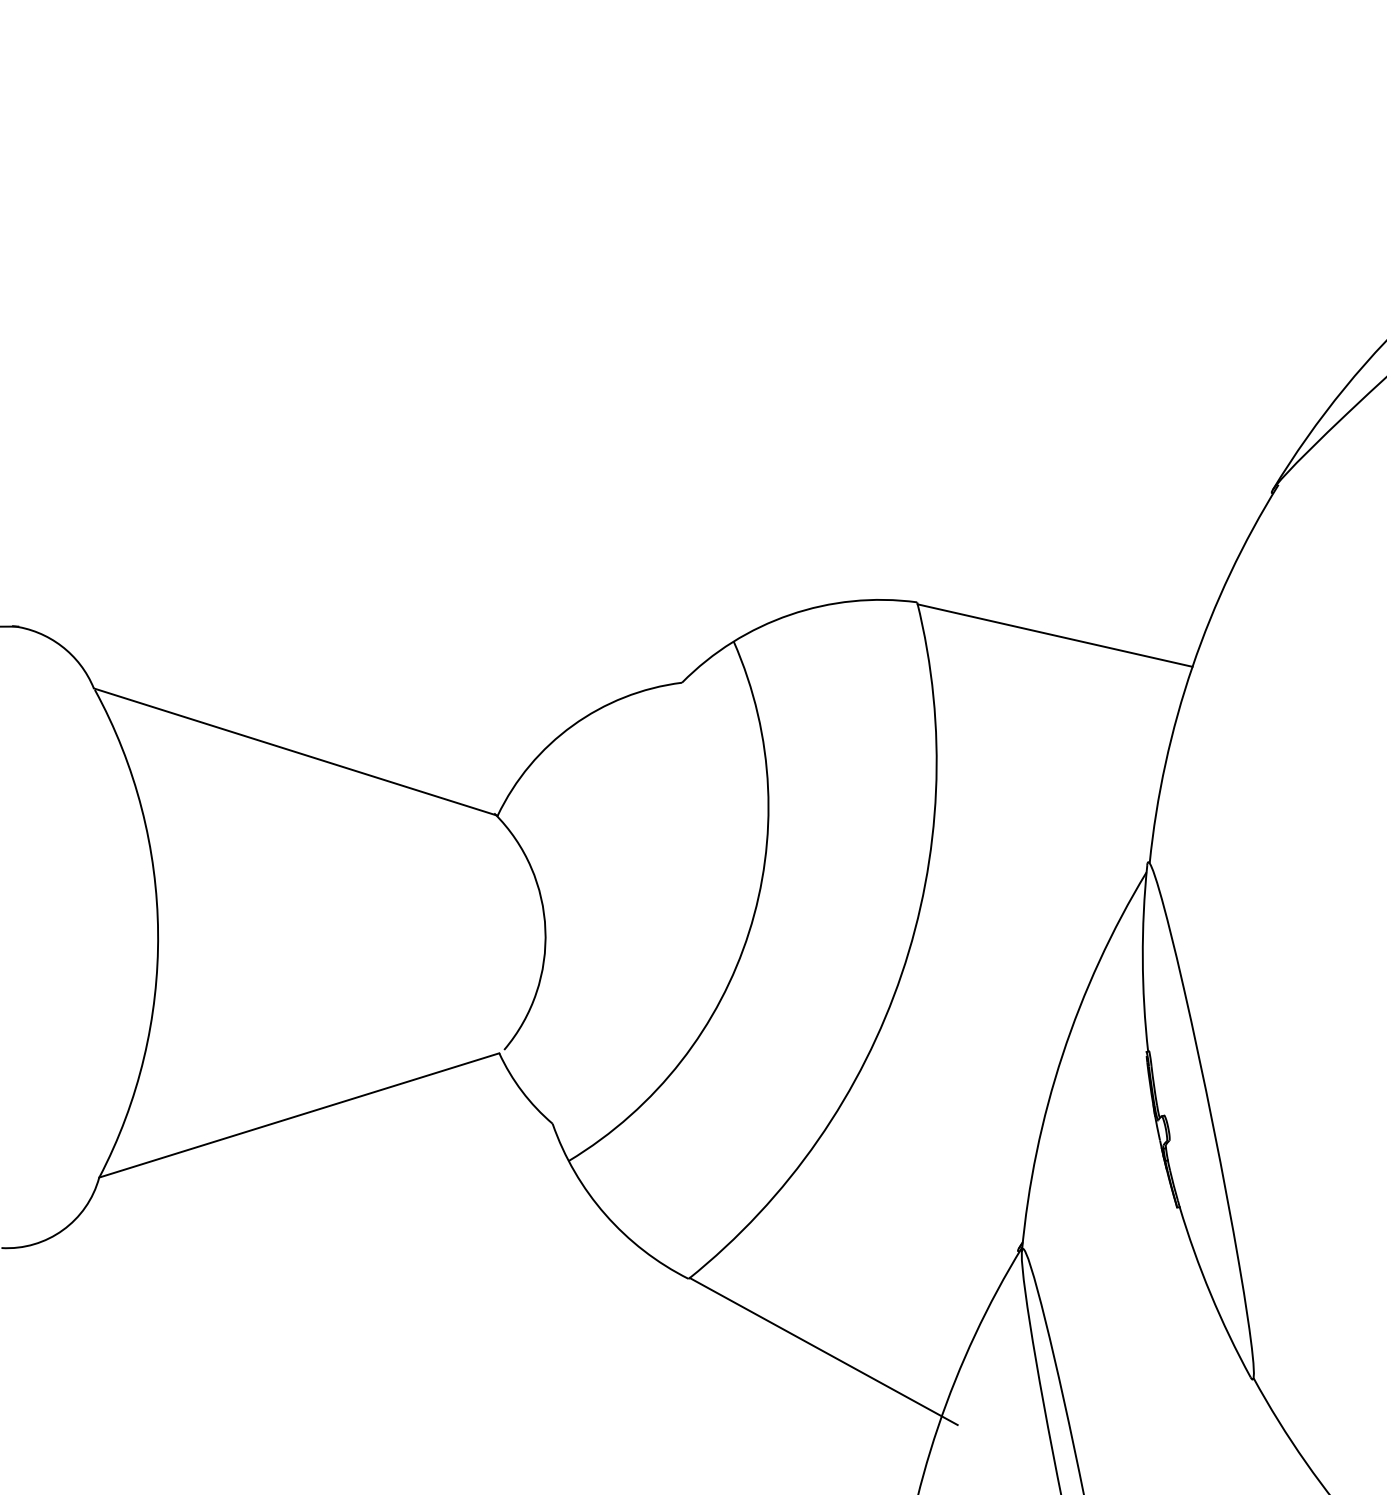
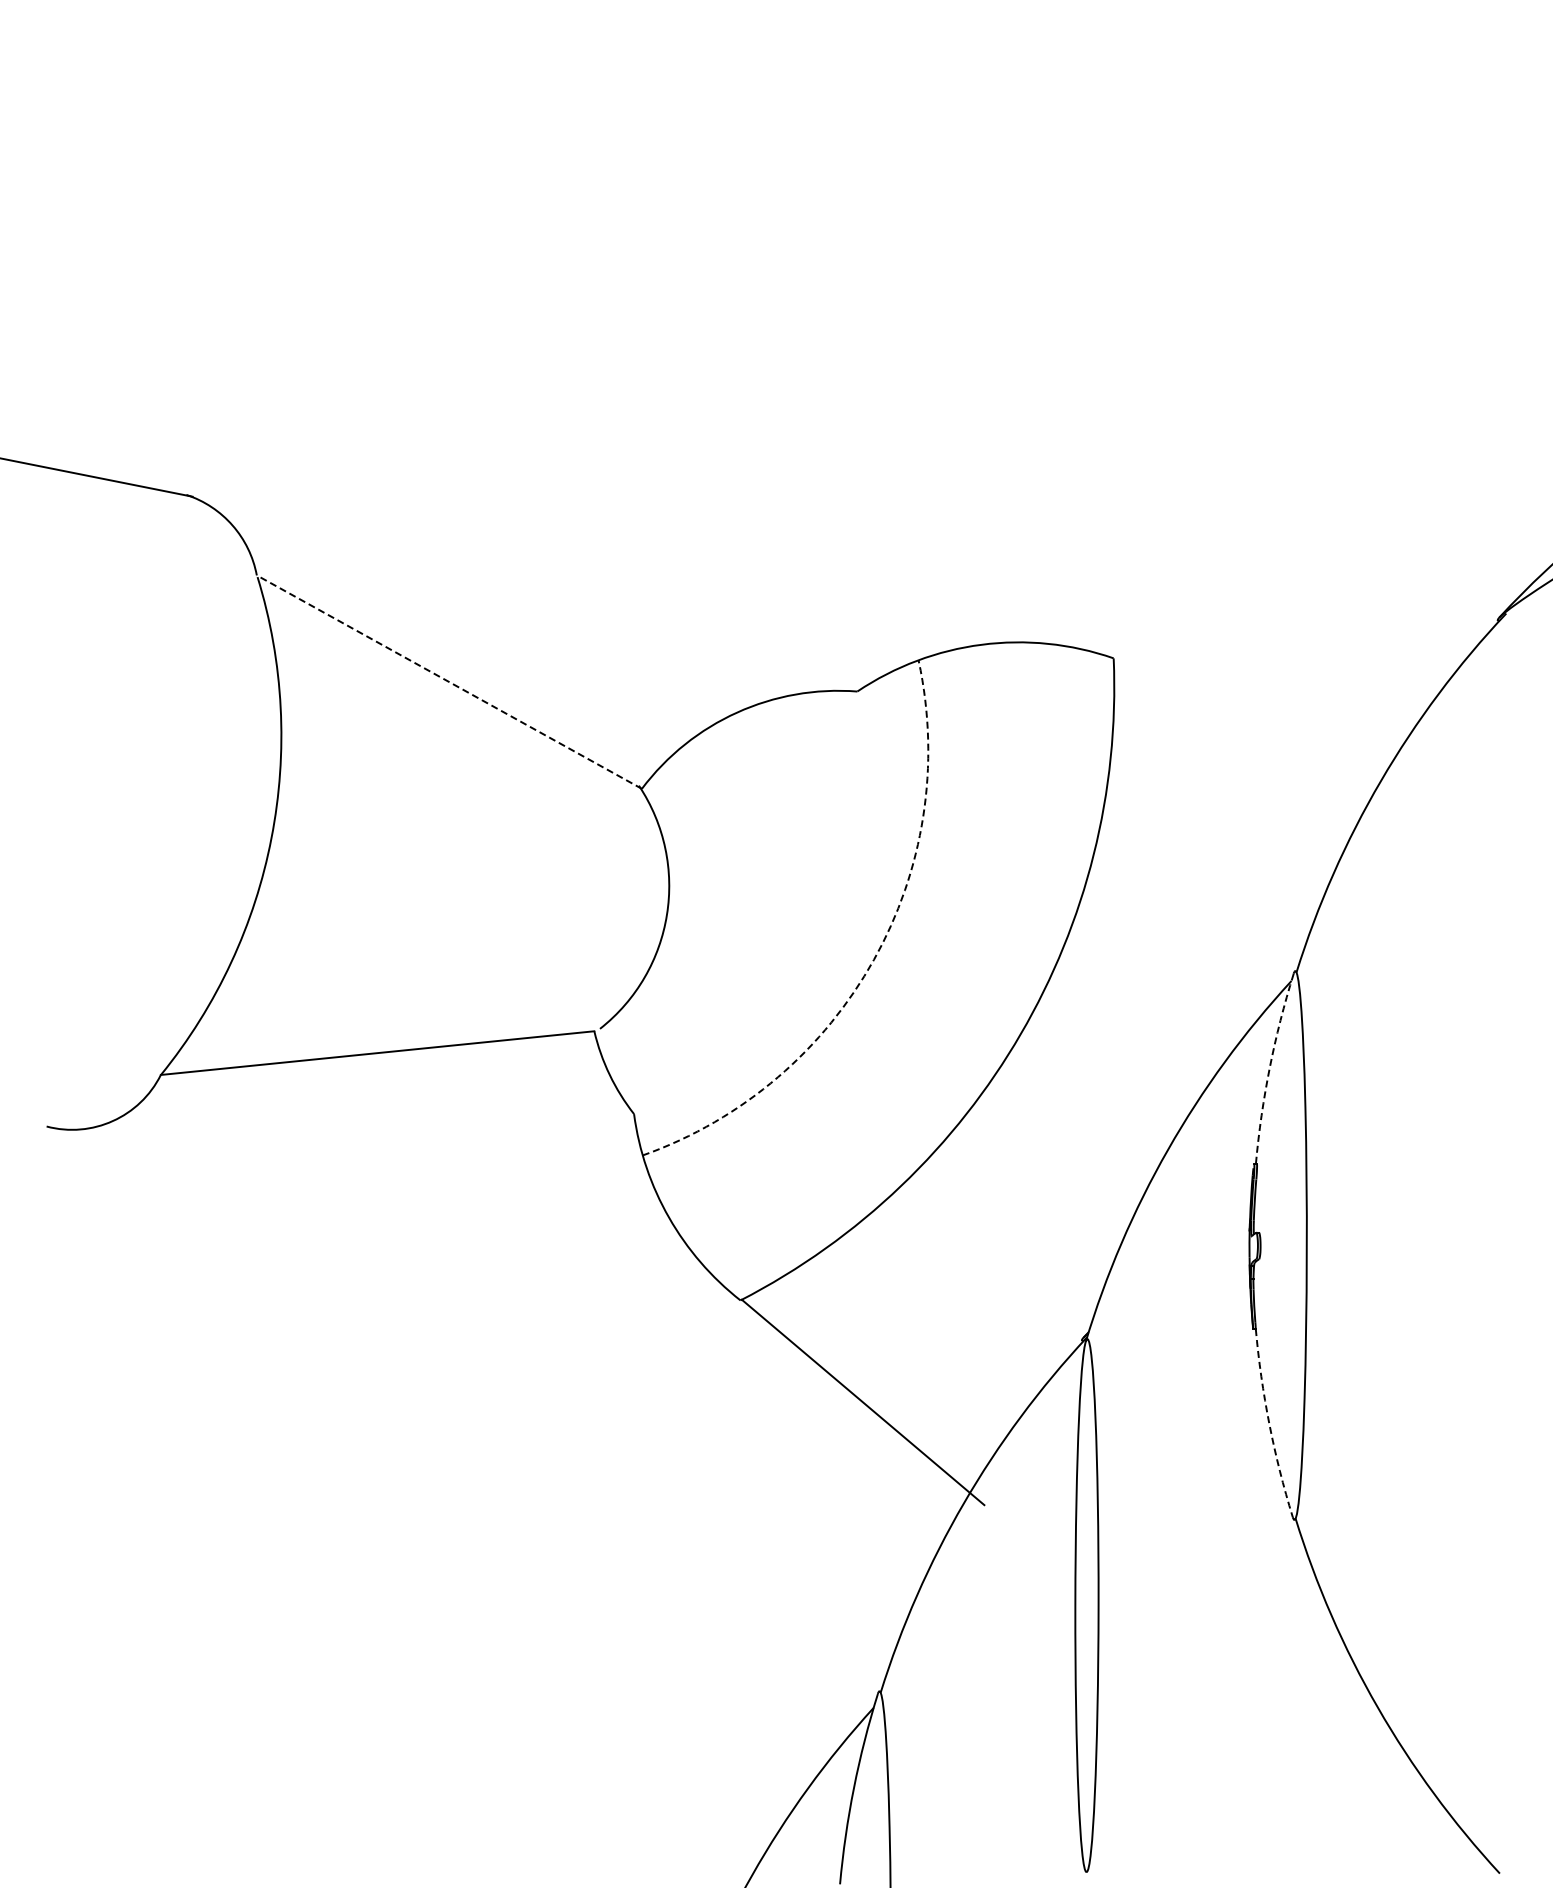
line: (1054, 635) -> (1246, 720), removed
line: (294, 751) -> (448, 681), solid -> dashed
arc: (748, 932) -> (873, 959), solid -> dashed
arc: (1142, 958) -> (1269, 1067), solid -> dashed
arc: (1210, 1294) -> (1269, 1424), solid -> dashed

